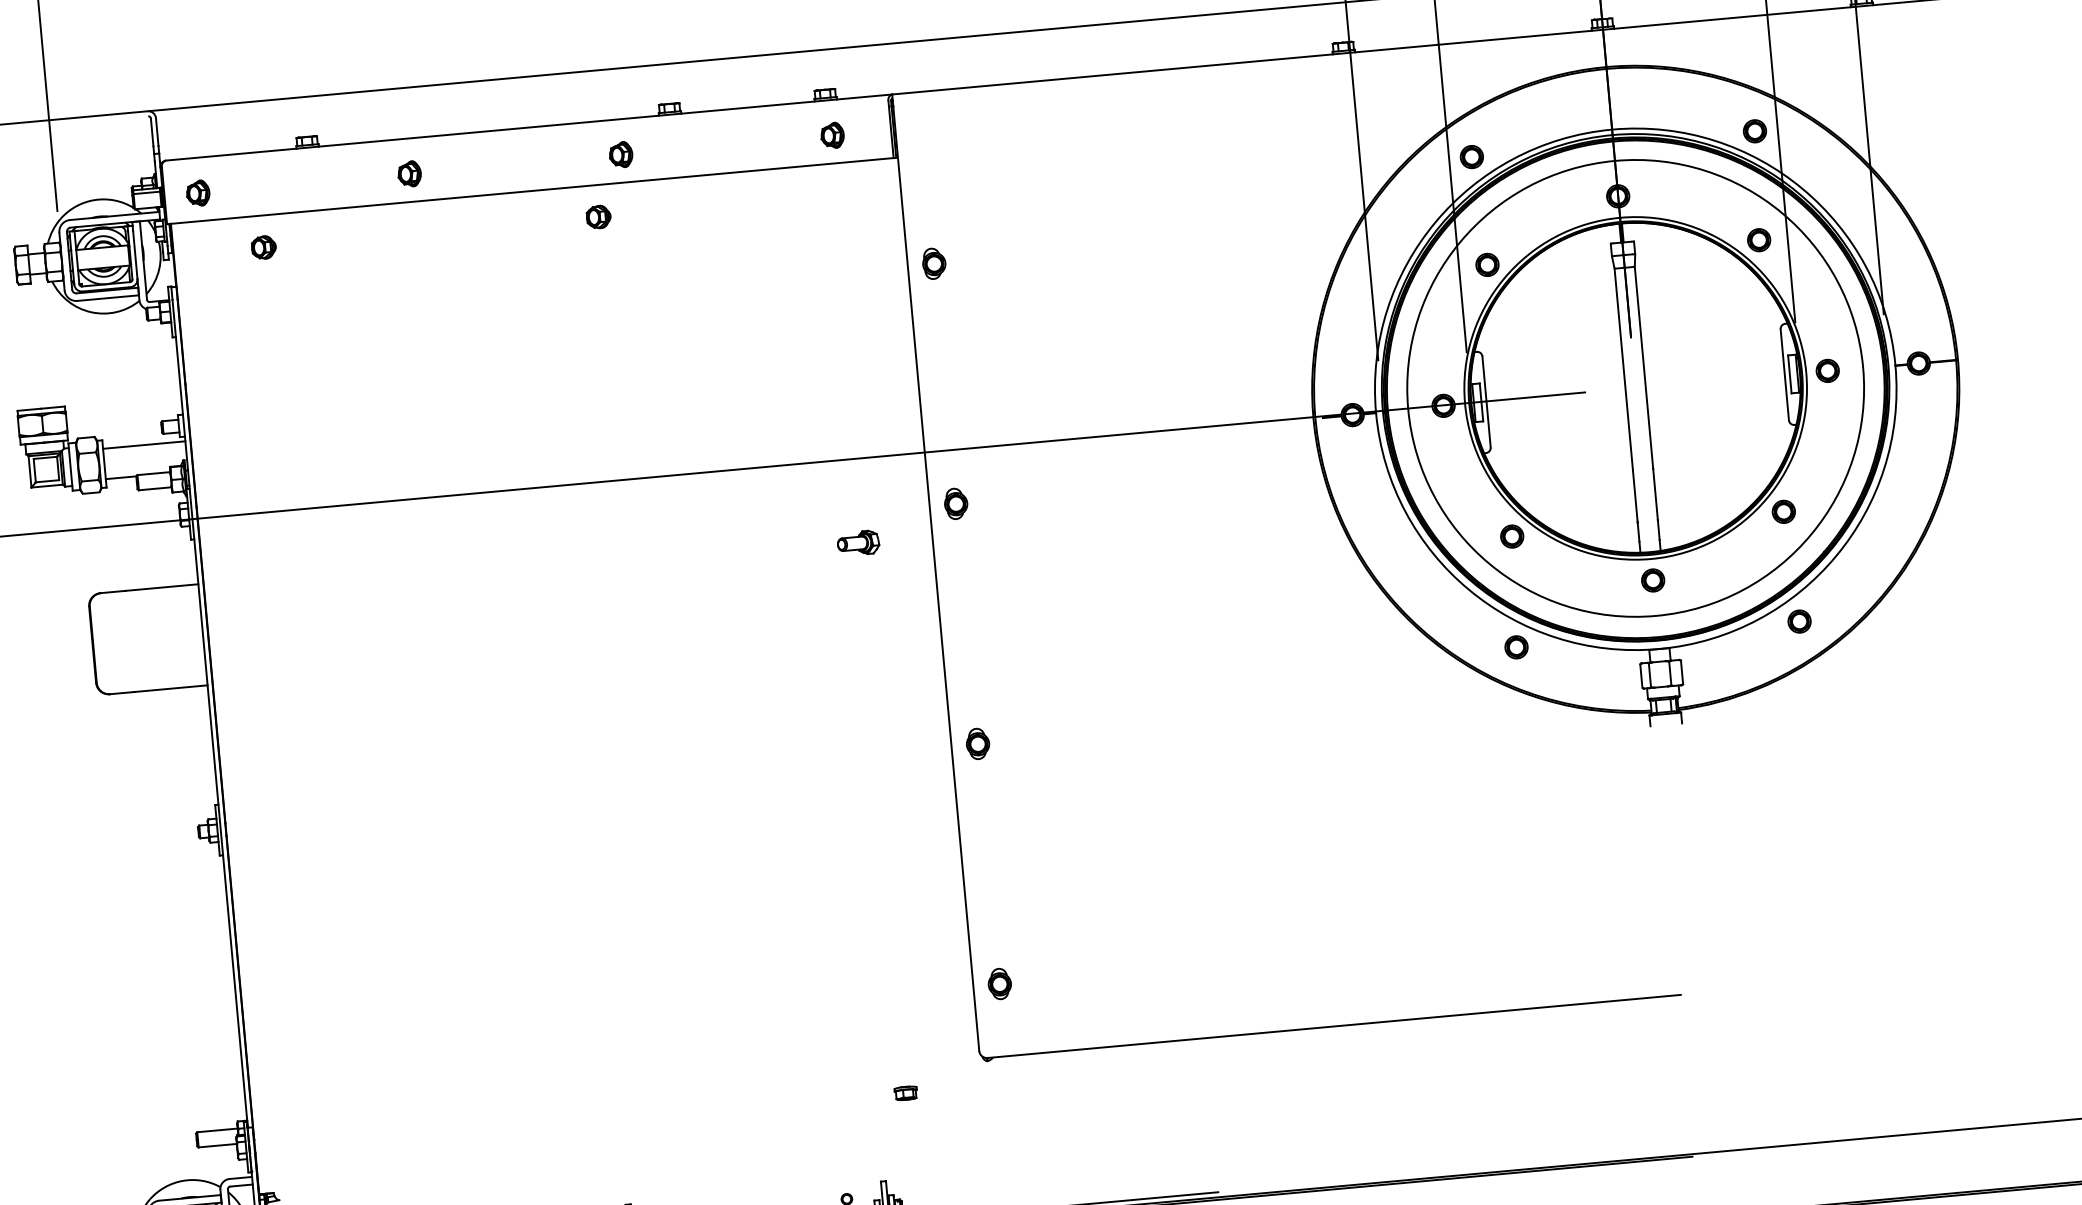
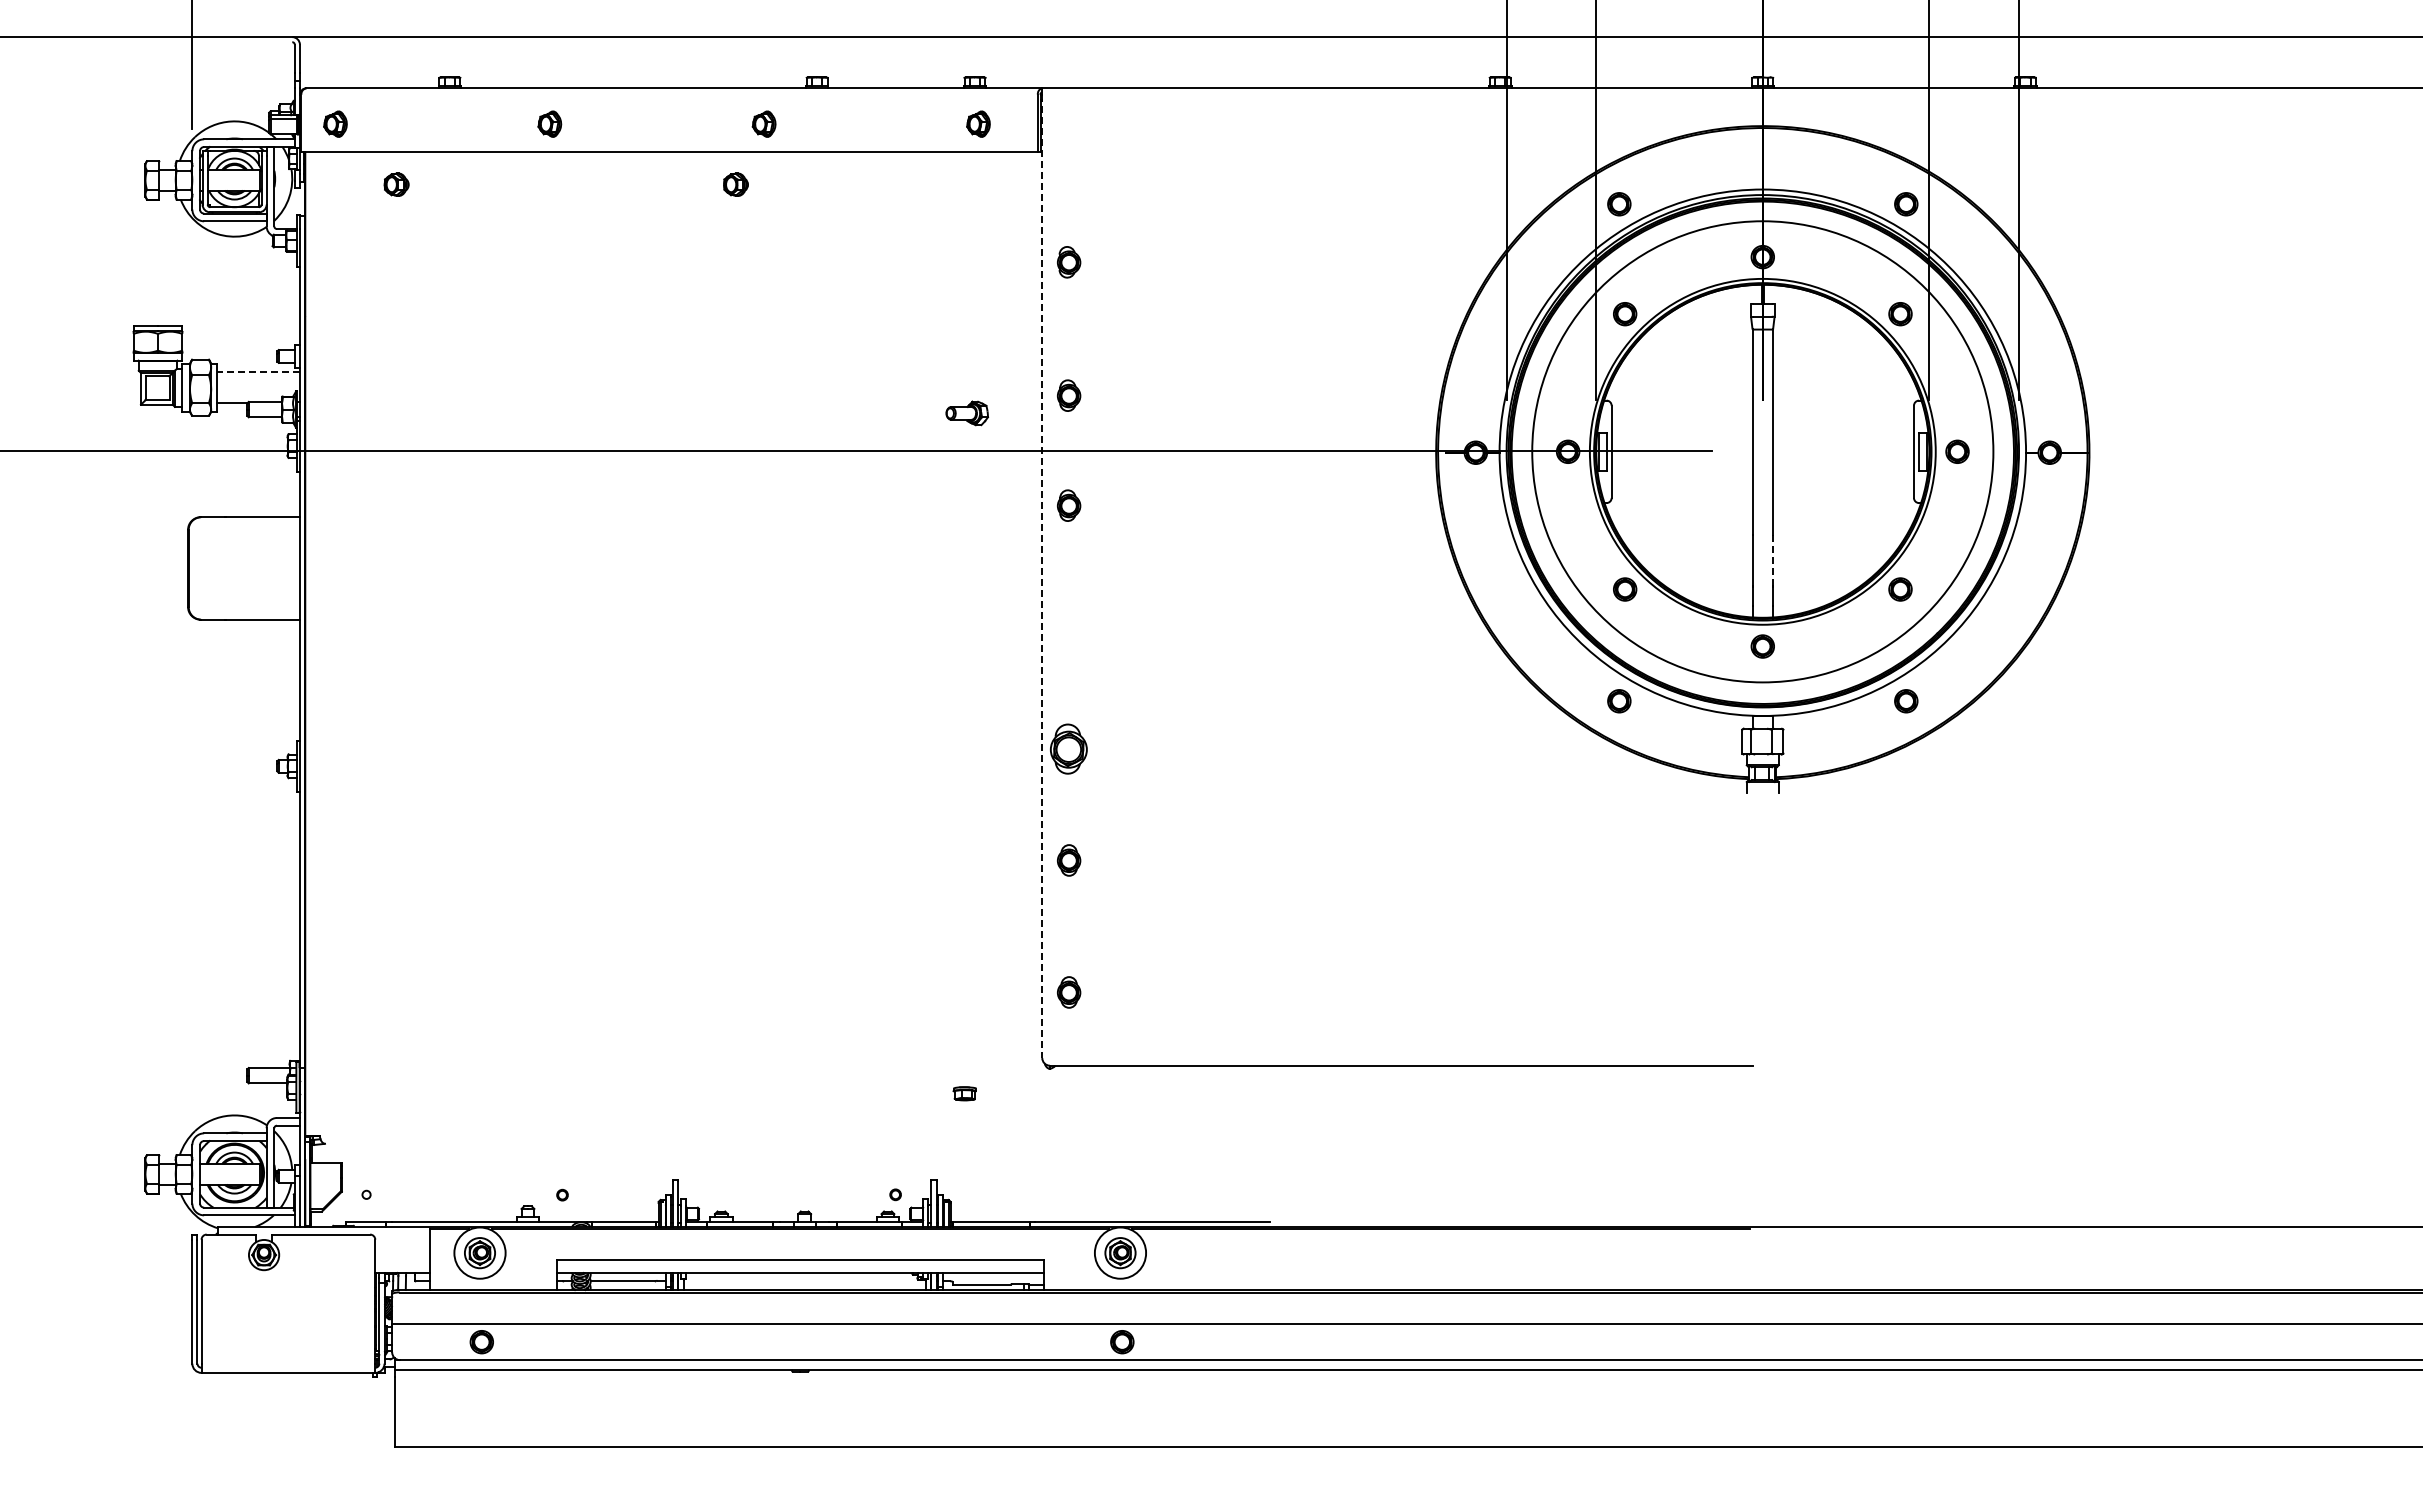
part: (946, 395) -> (1069, 395), added
line: (144, 445) -> (258, 372), solid -> dashed
line: (1655, 494) -> (1773, 560), solid -> dashed
part: (857, 543) -> (966, 413), moved
line: (936, 576) -> (1042, 576), solid -> dashed
part: (978, 743) -> (1069, 748), size x1.6
part: (988, 853) -> (1069, 860), added

